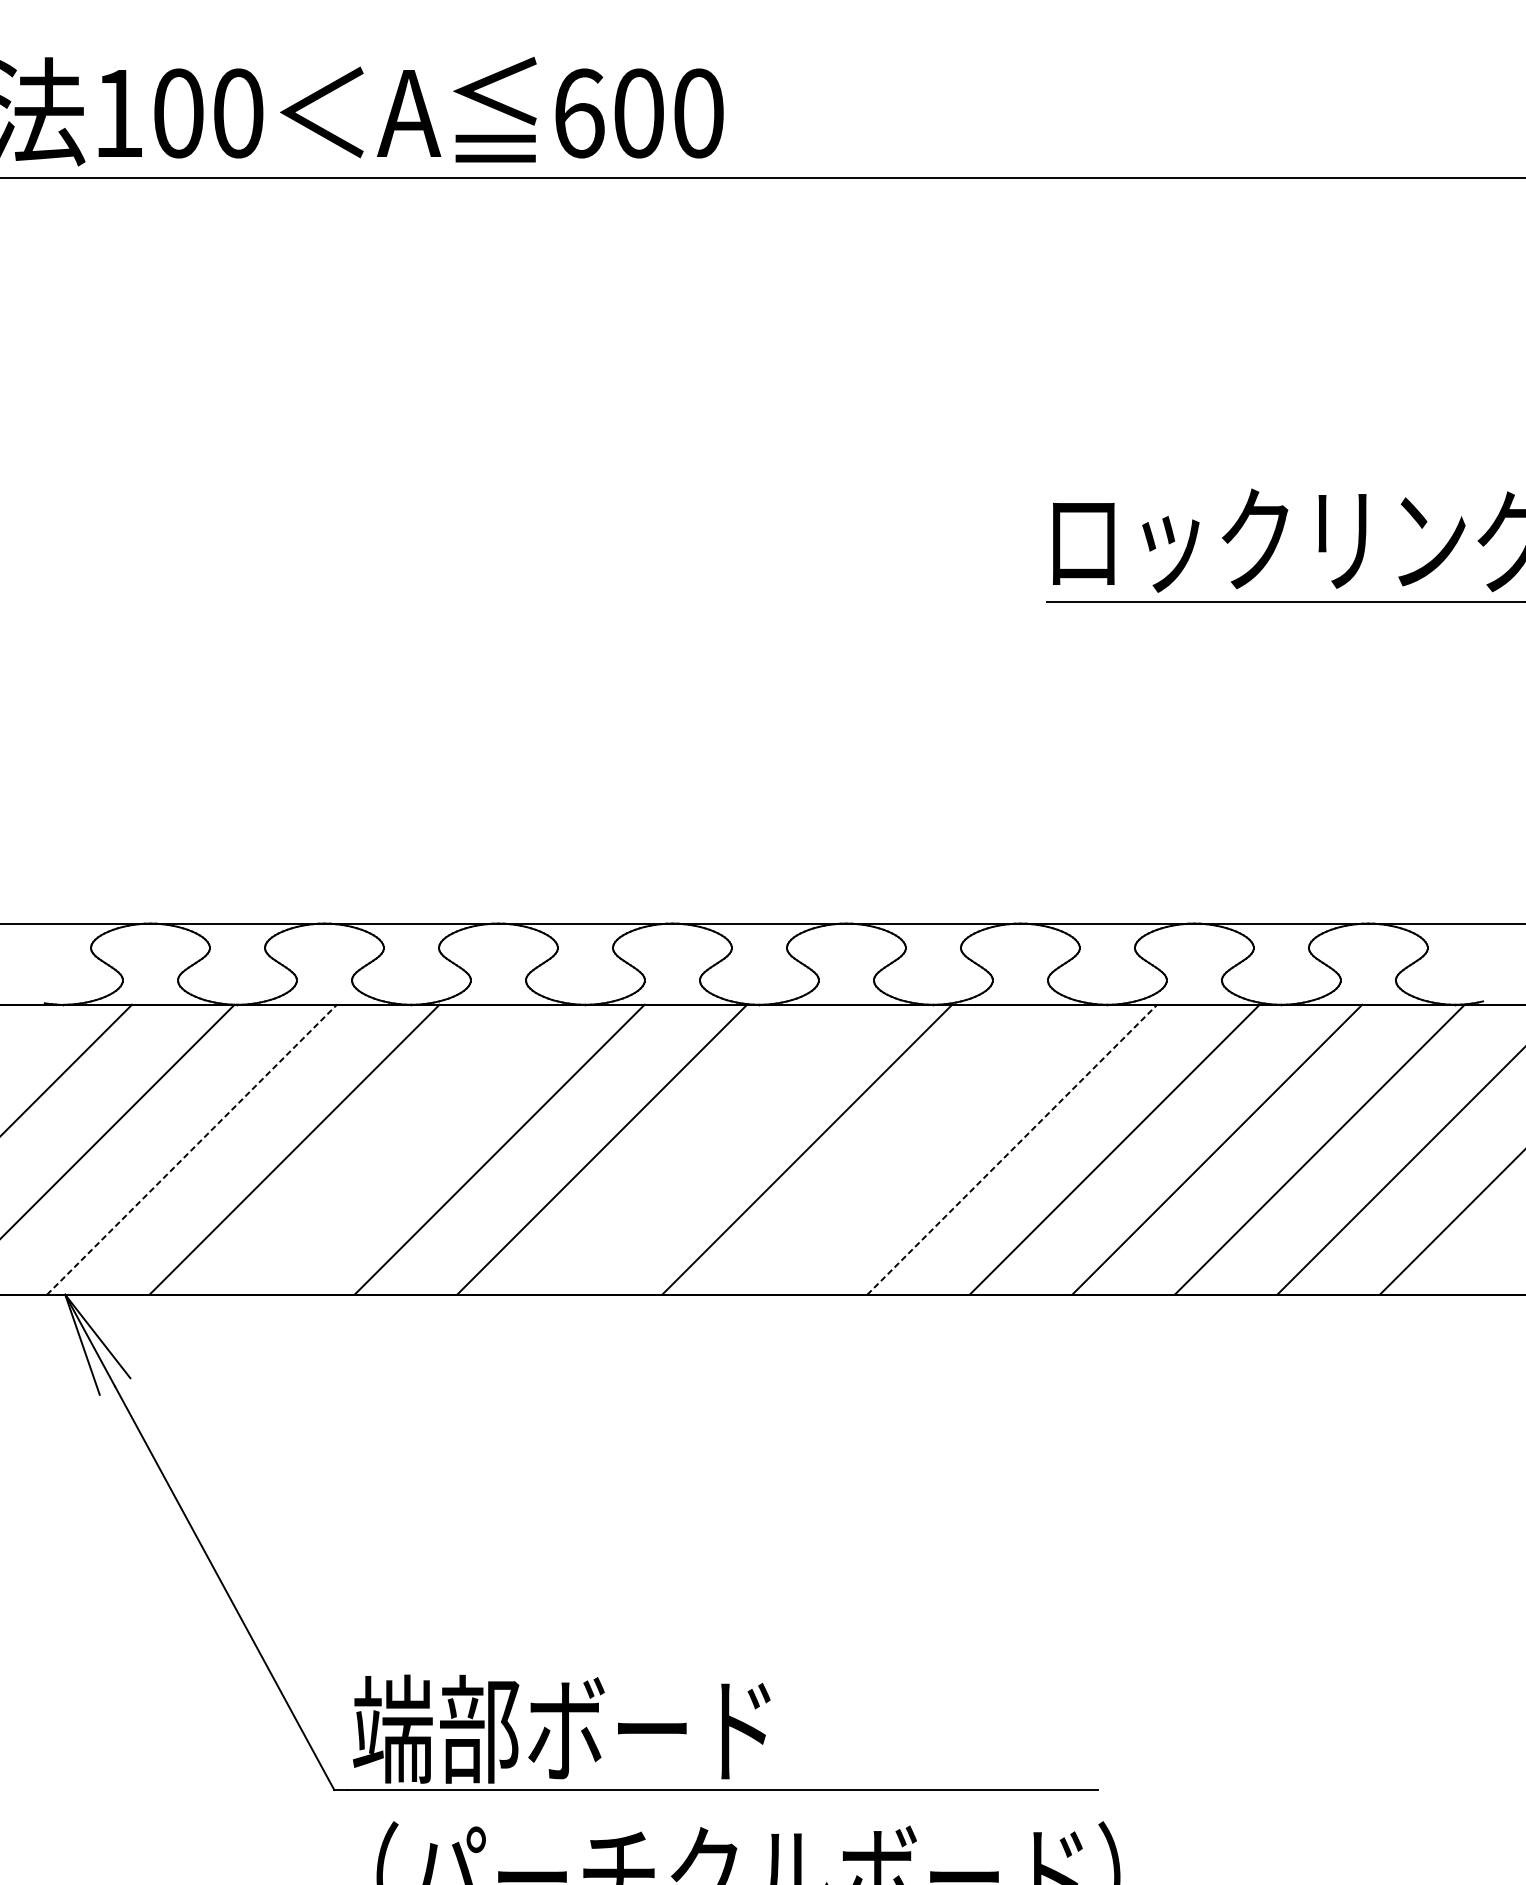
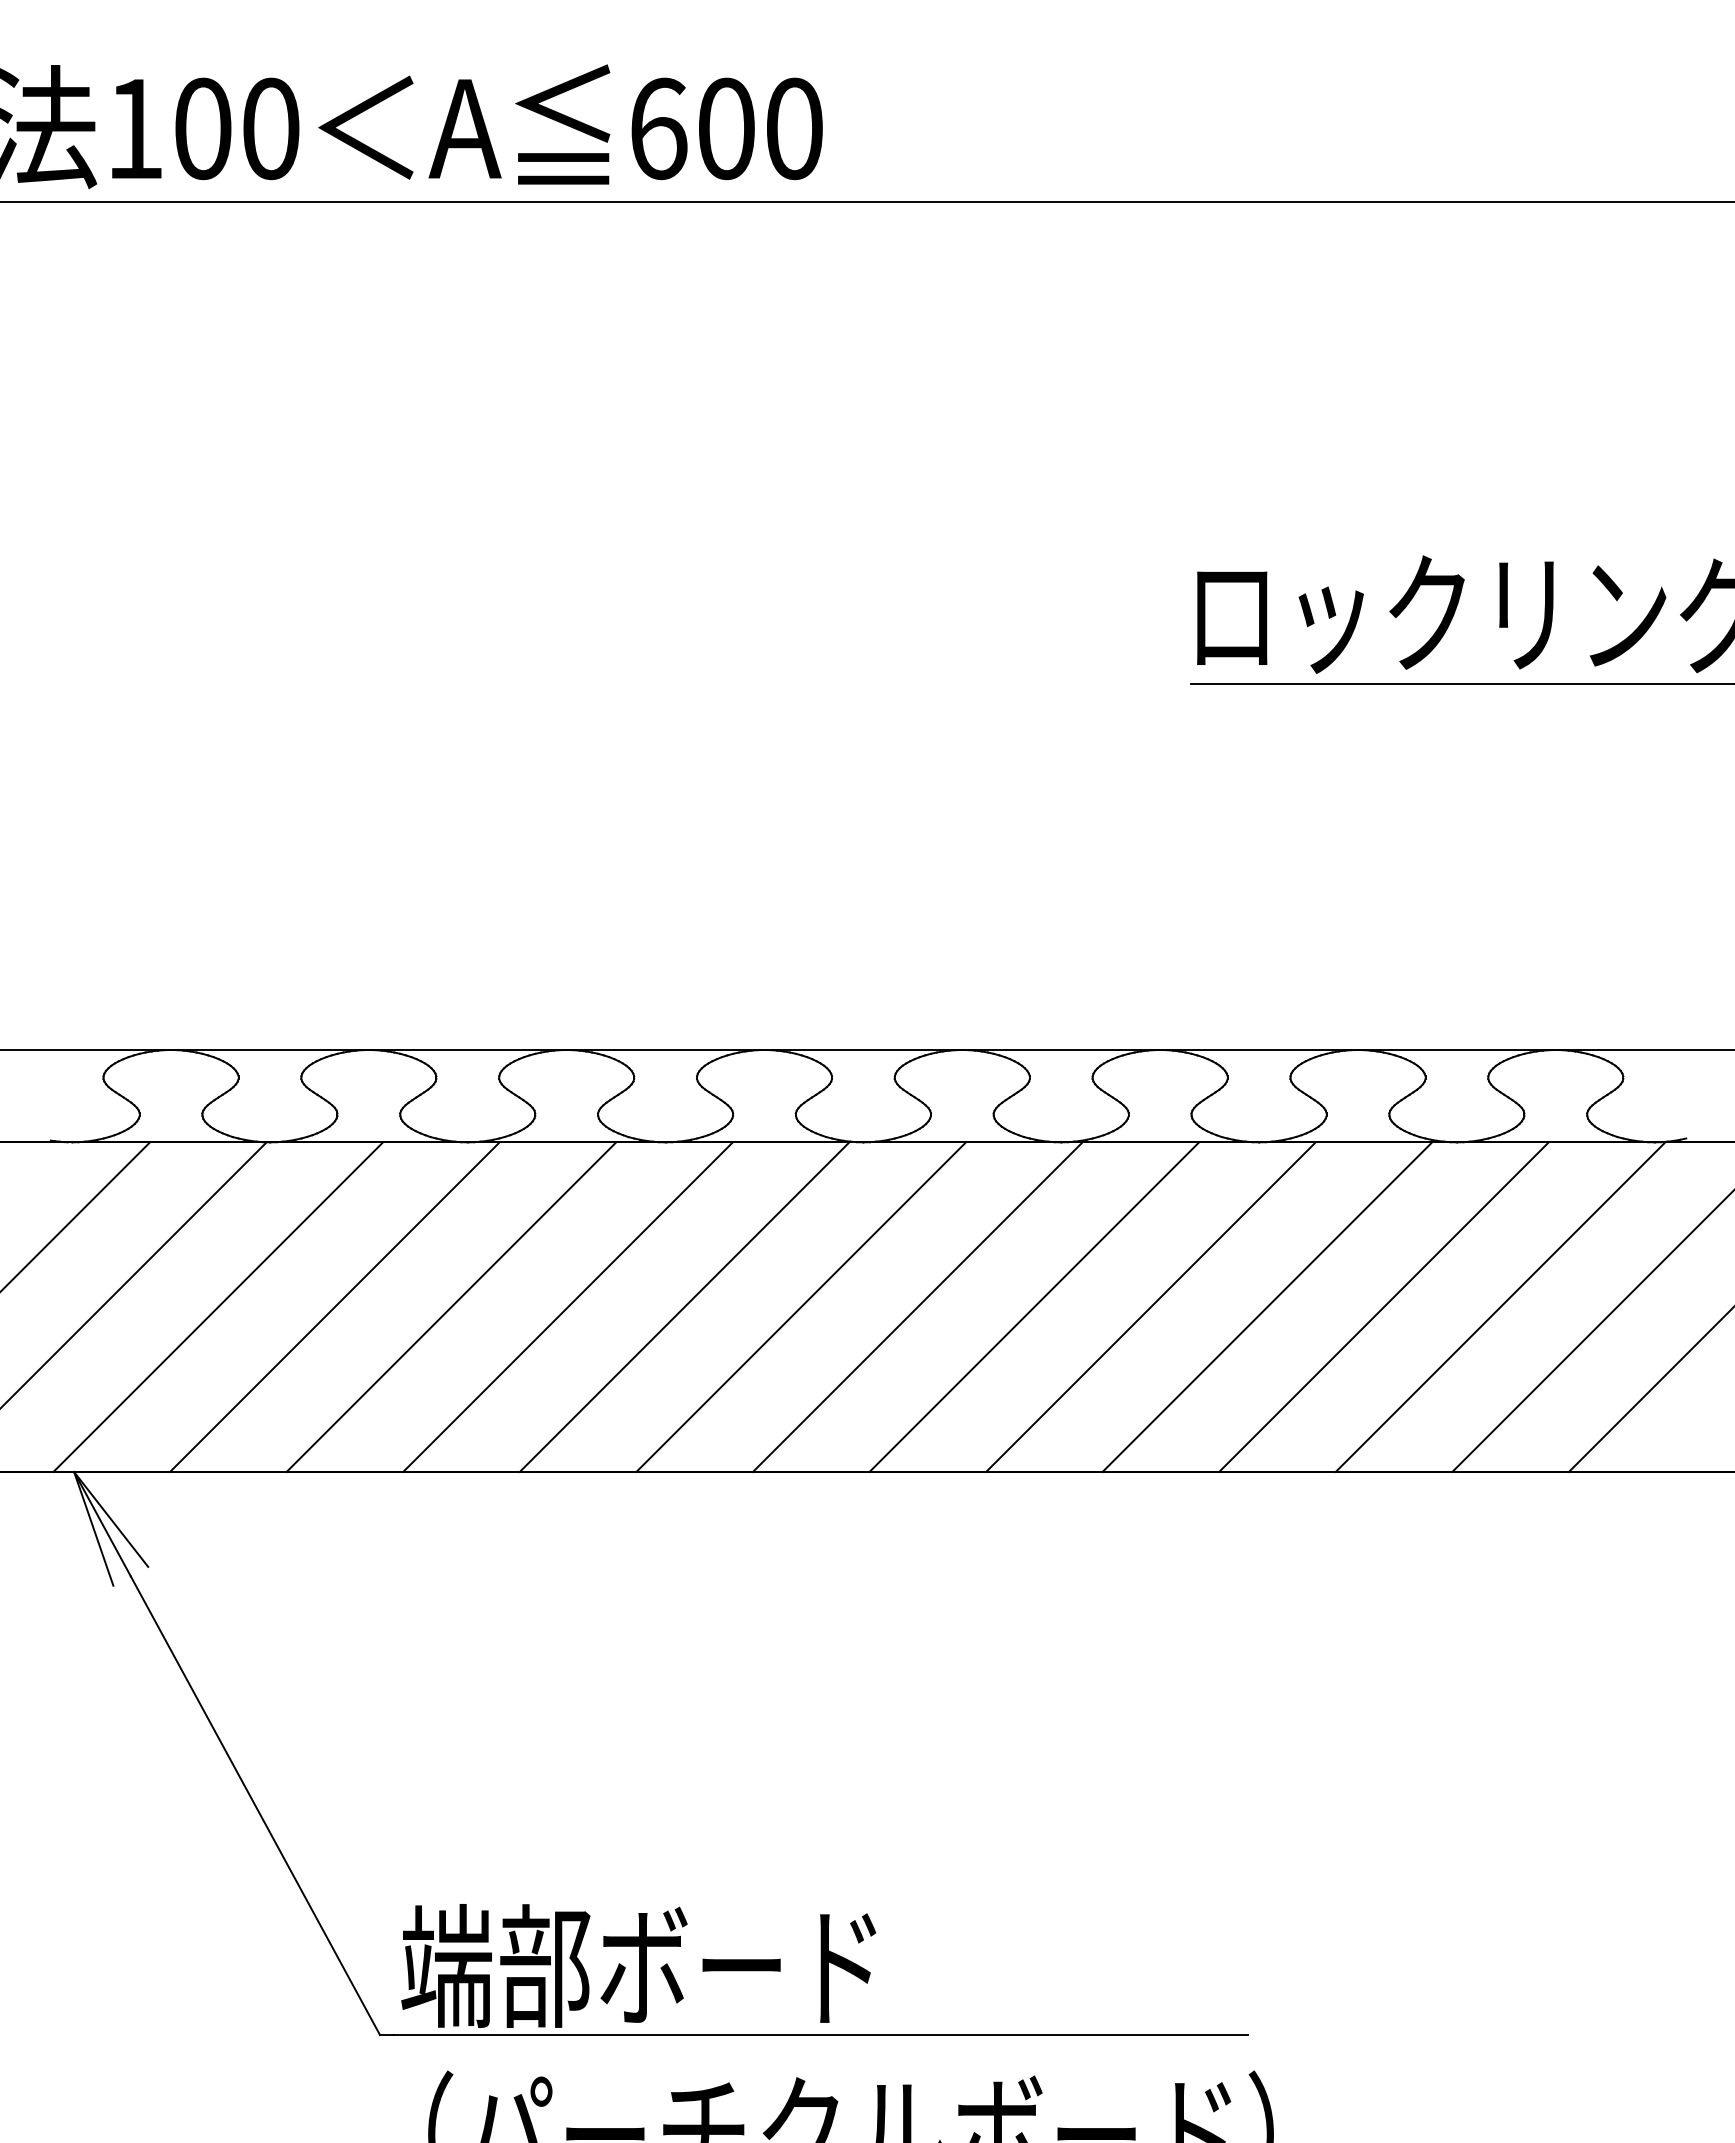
line: (192, 1149) -> (218, 1306), dashed -> solid
line: (1012, 1149) -> (1151, 1306), dashed -> solid
line: (397, 1150) -> (451, 1307), added
line: (704, 1150) -> (801, 1307), added
line: (909, 1150) -> (1034, 1307), added

